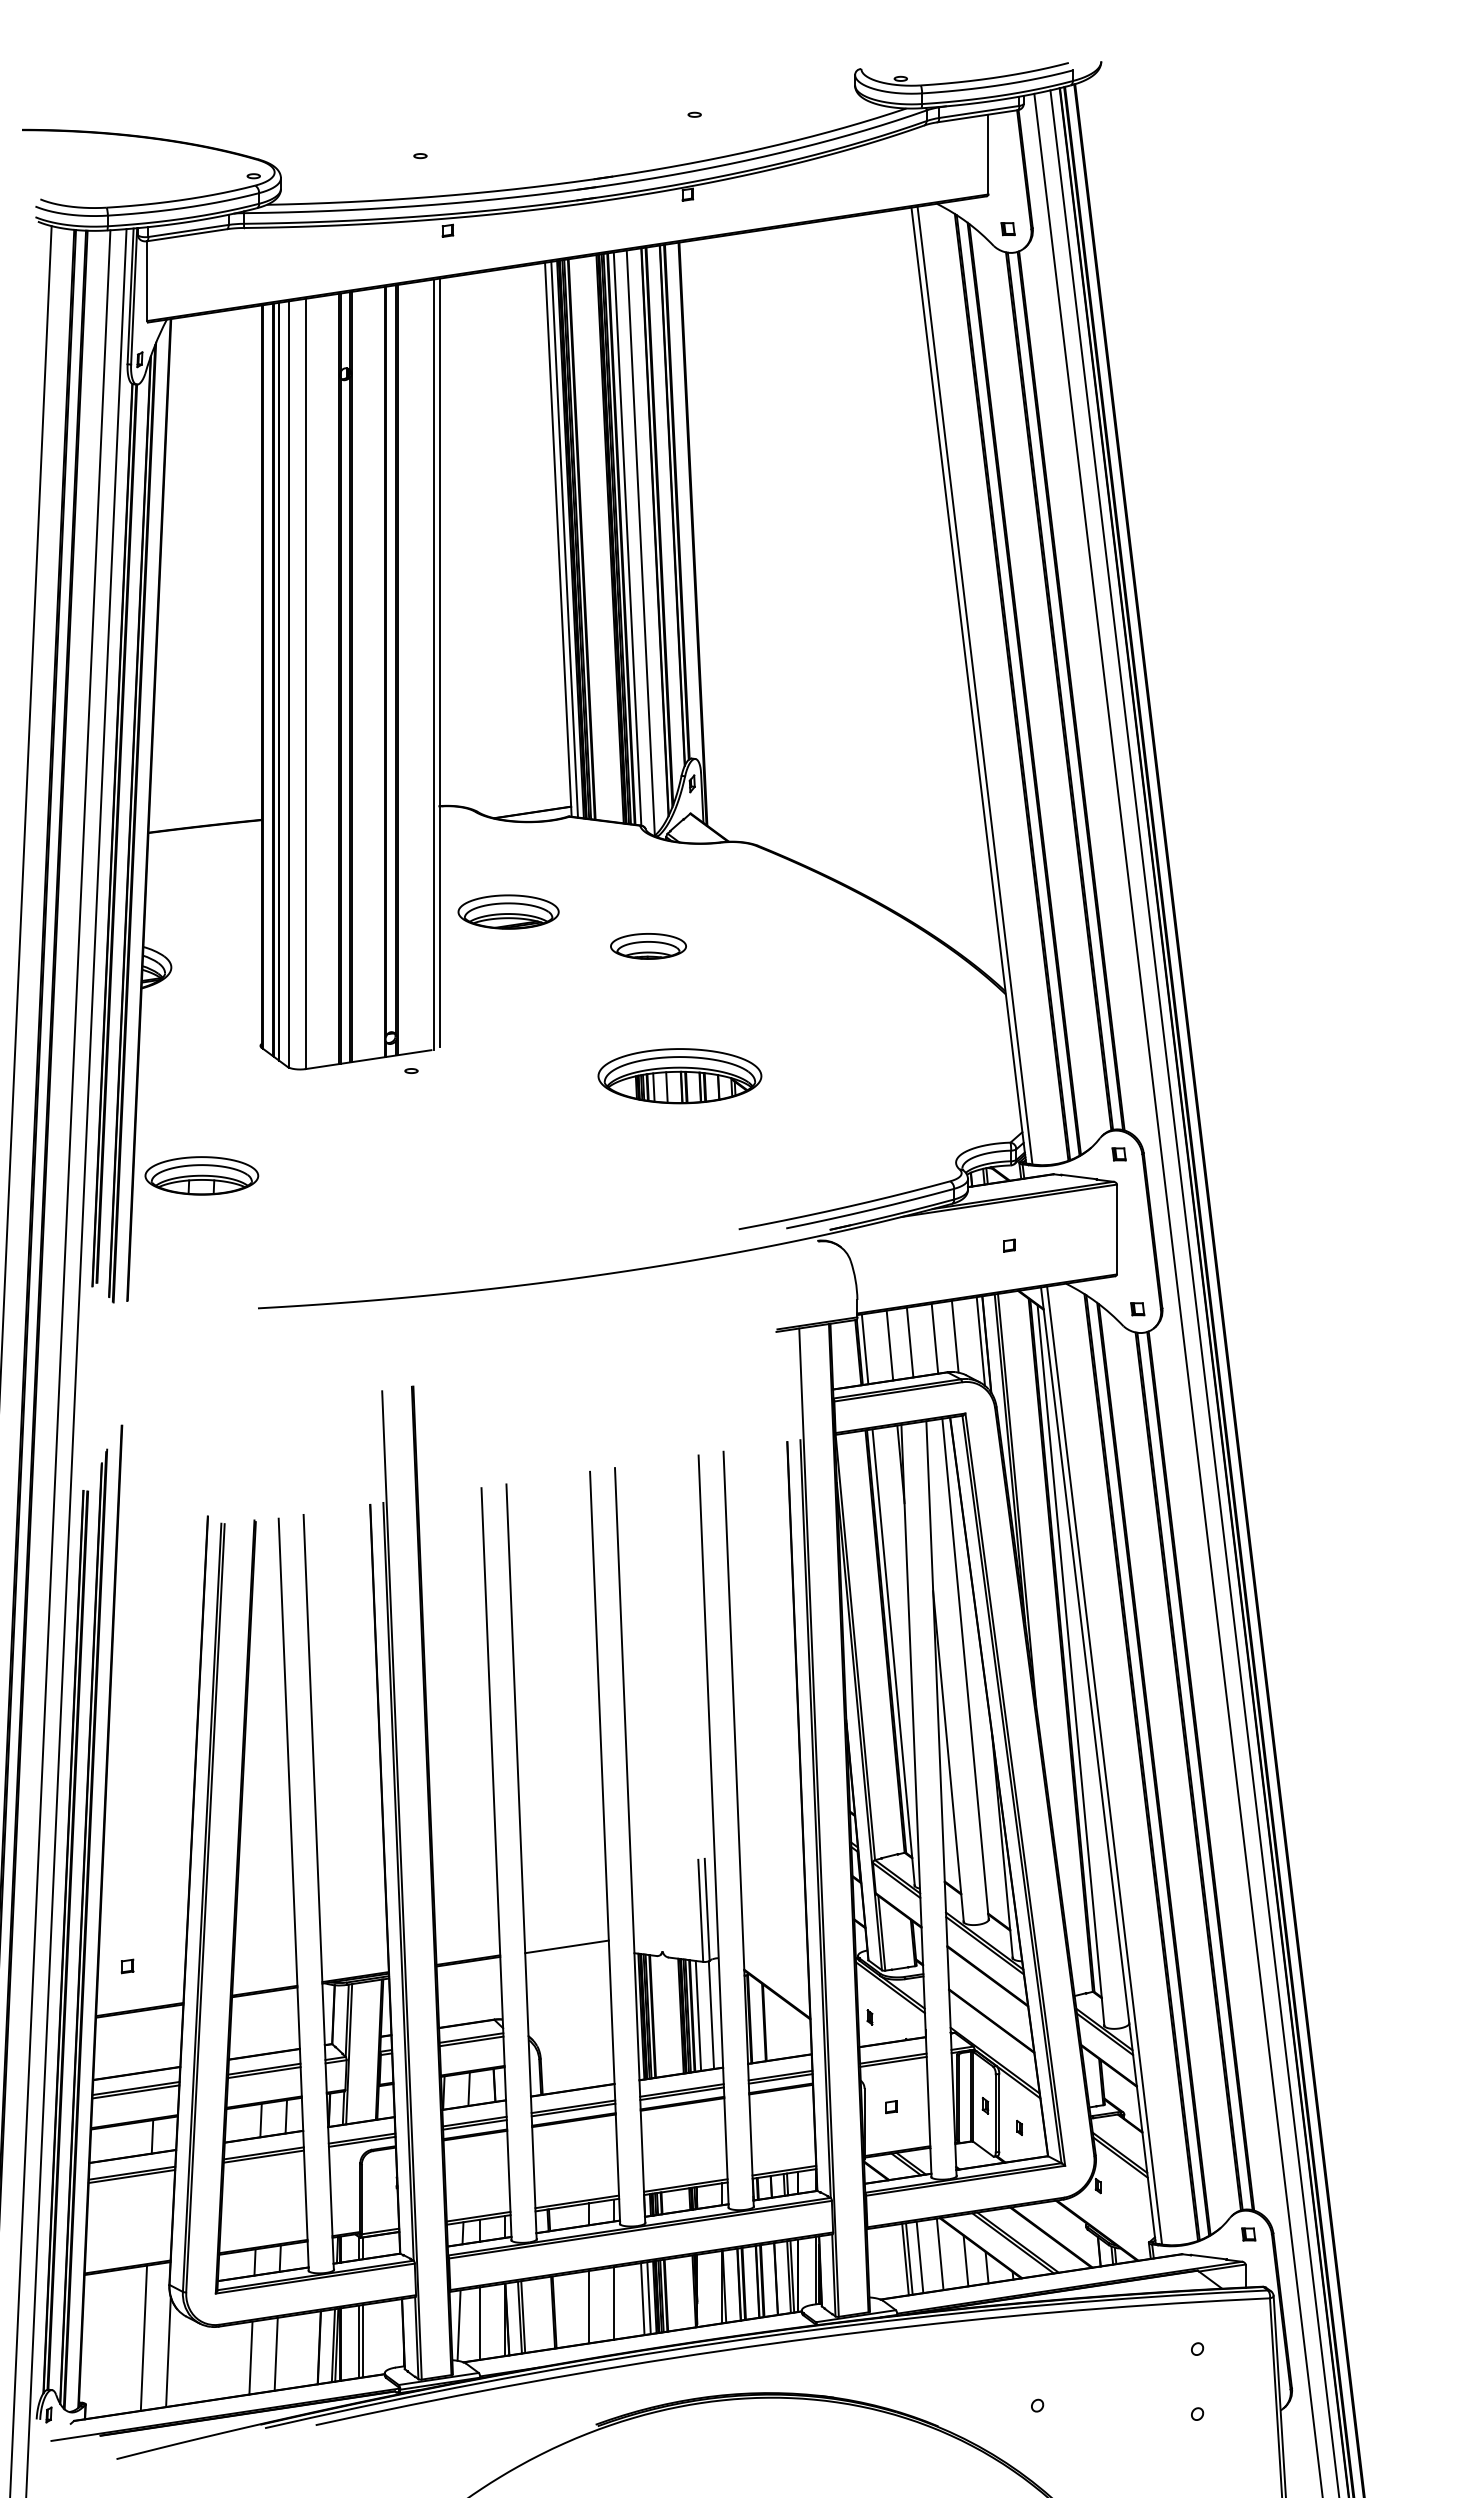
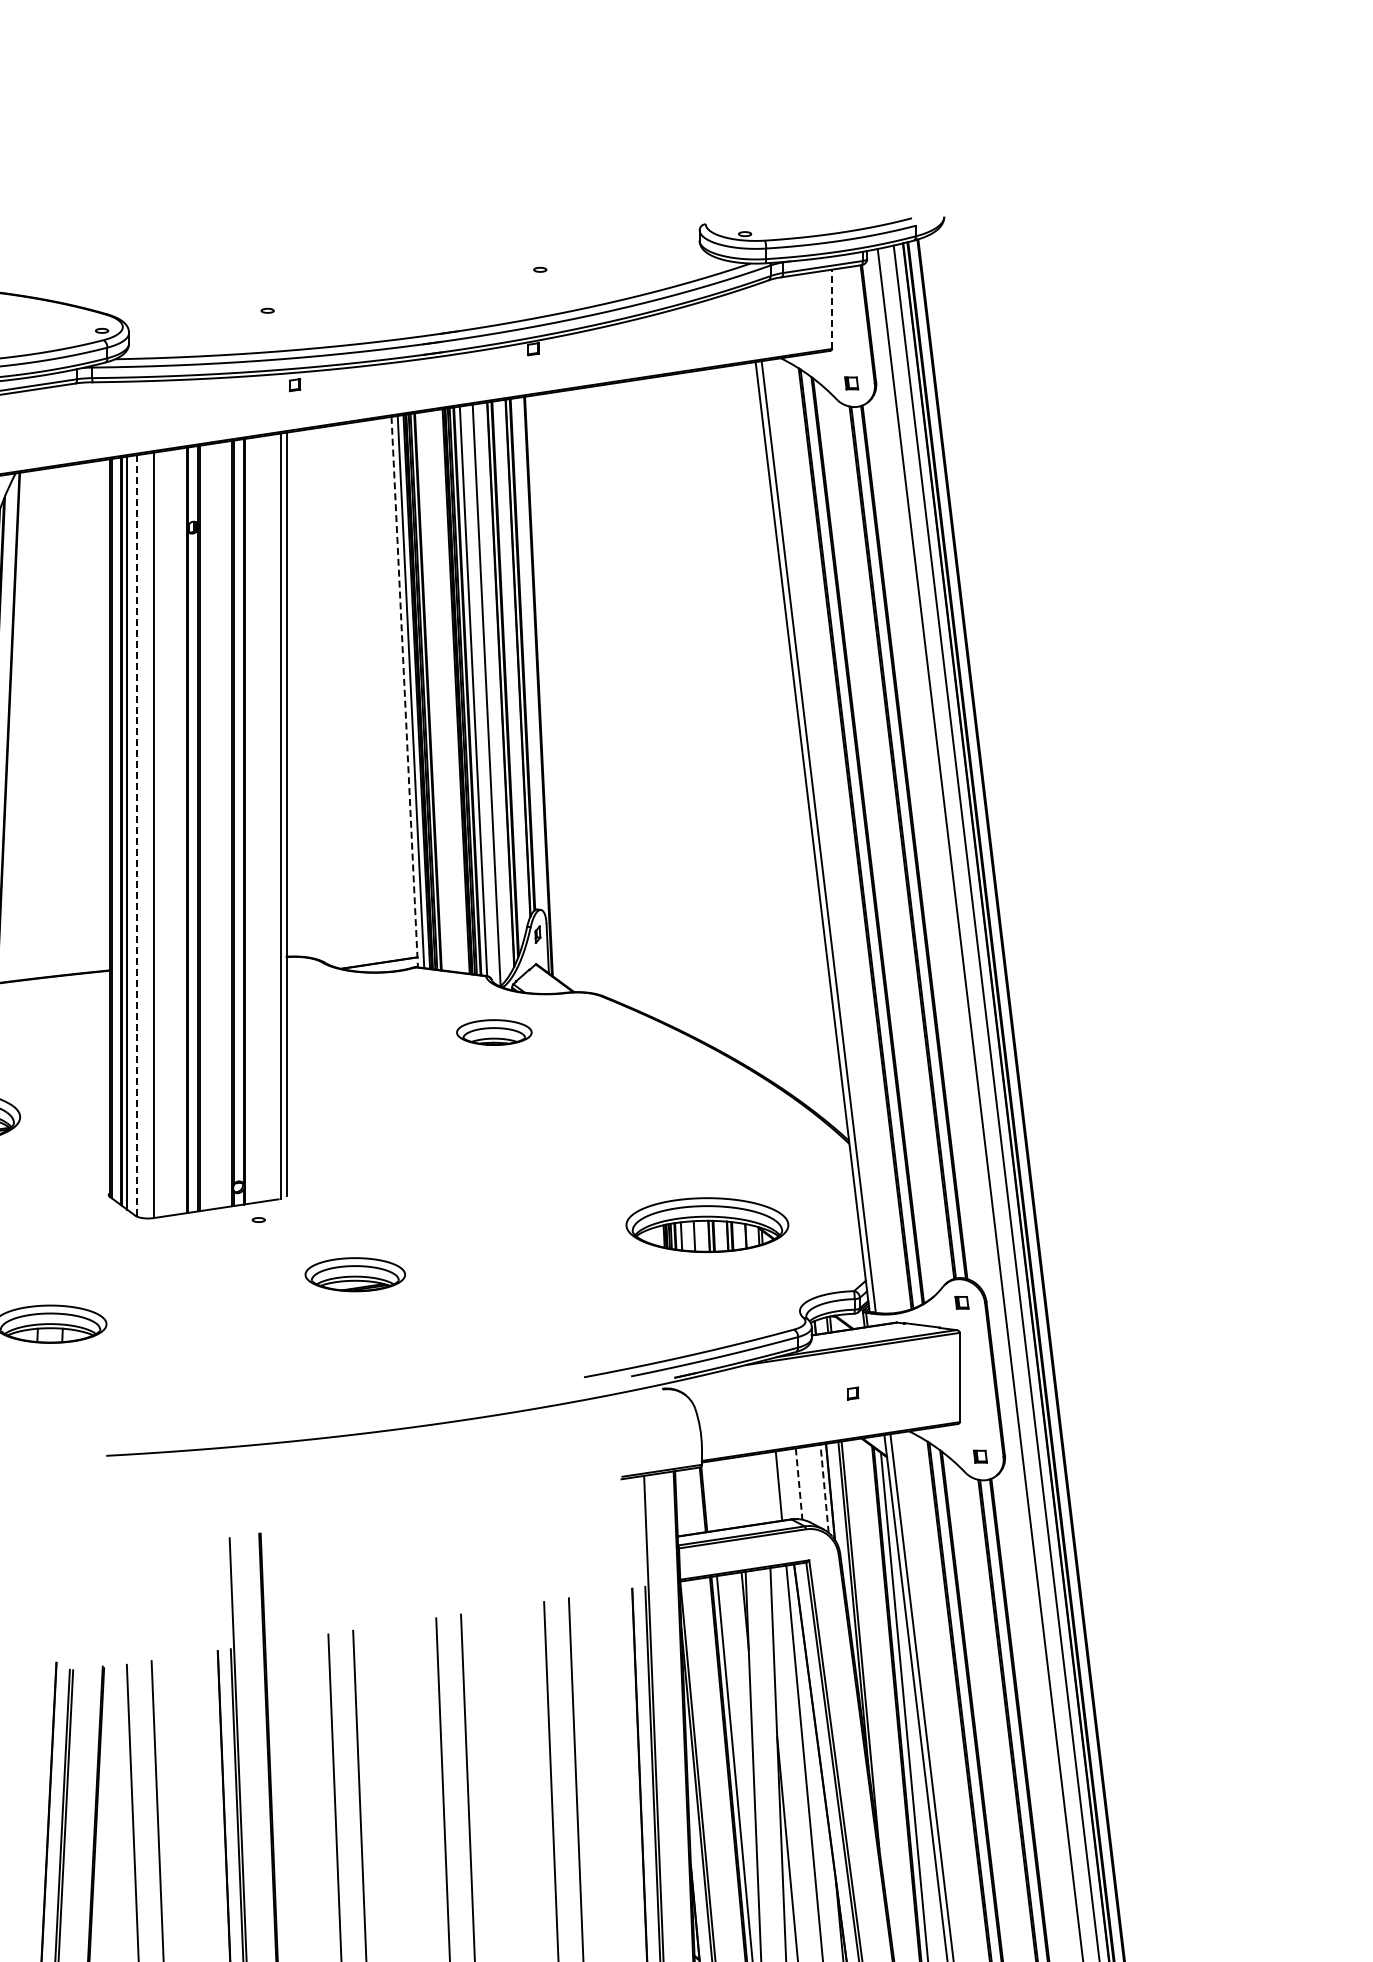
line: (988, 154) -> (832, 309), solid -> dashed
line: (558, 540) -> (404, 692), solid -> dashed
line: (289, 685) -> (137, 836), solid -> dashed
part: (508, 911) -> (355, 1274), moved
part: (648, 946) -> (494, 1032), moved
part: (679, 1076) -> (706, 1225), moved
line: (955, 1337) -> (799, 1484), solid -> dashed
line: (980, 1341) -> (824, 1488), solid -> dashed
line: (909, 1342) -> (753, 1489), removed
line: (889, 1345) -> (733, 1492), removed
line: (864, 1349) -> (708, 1496), removed

